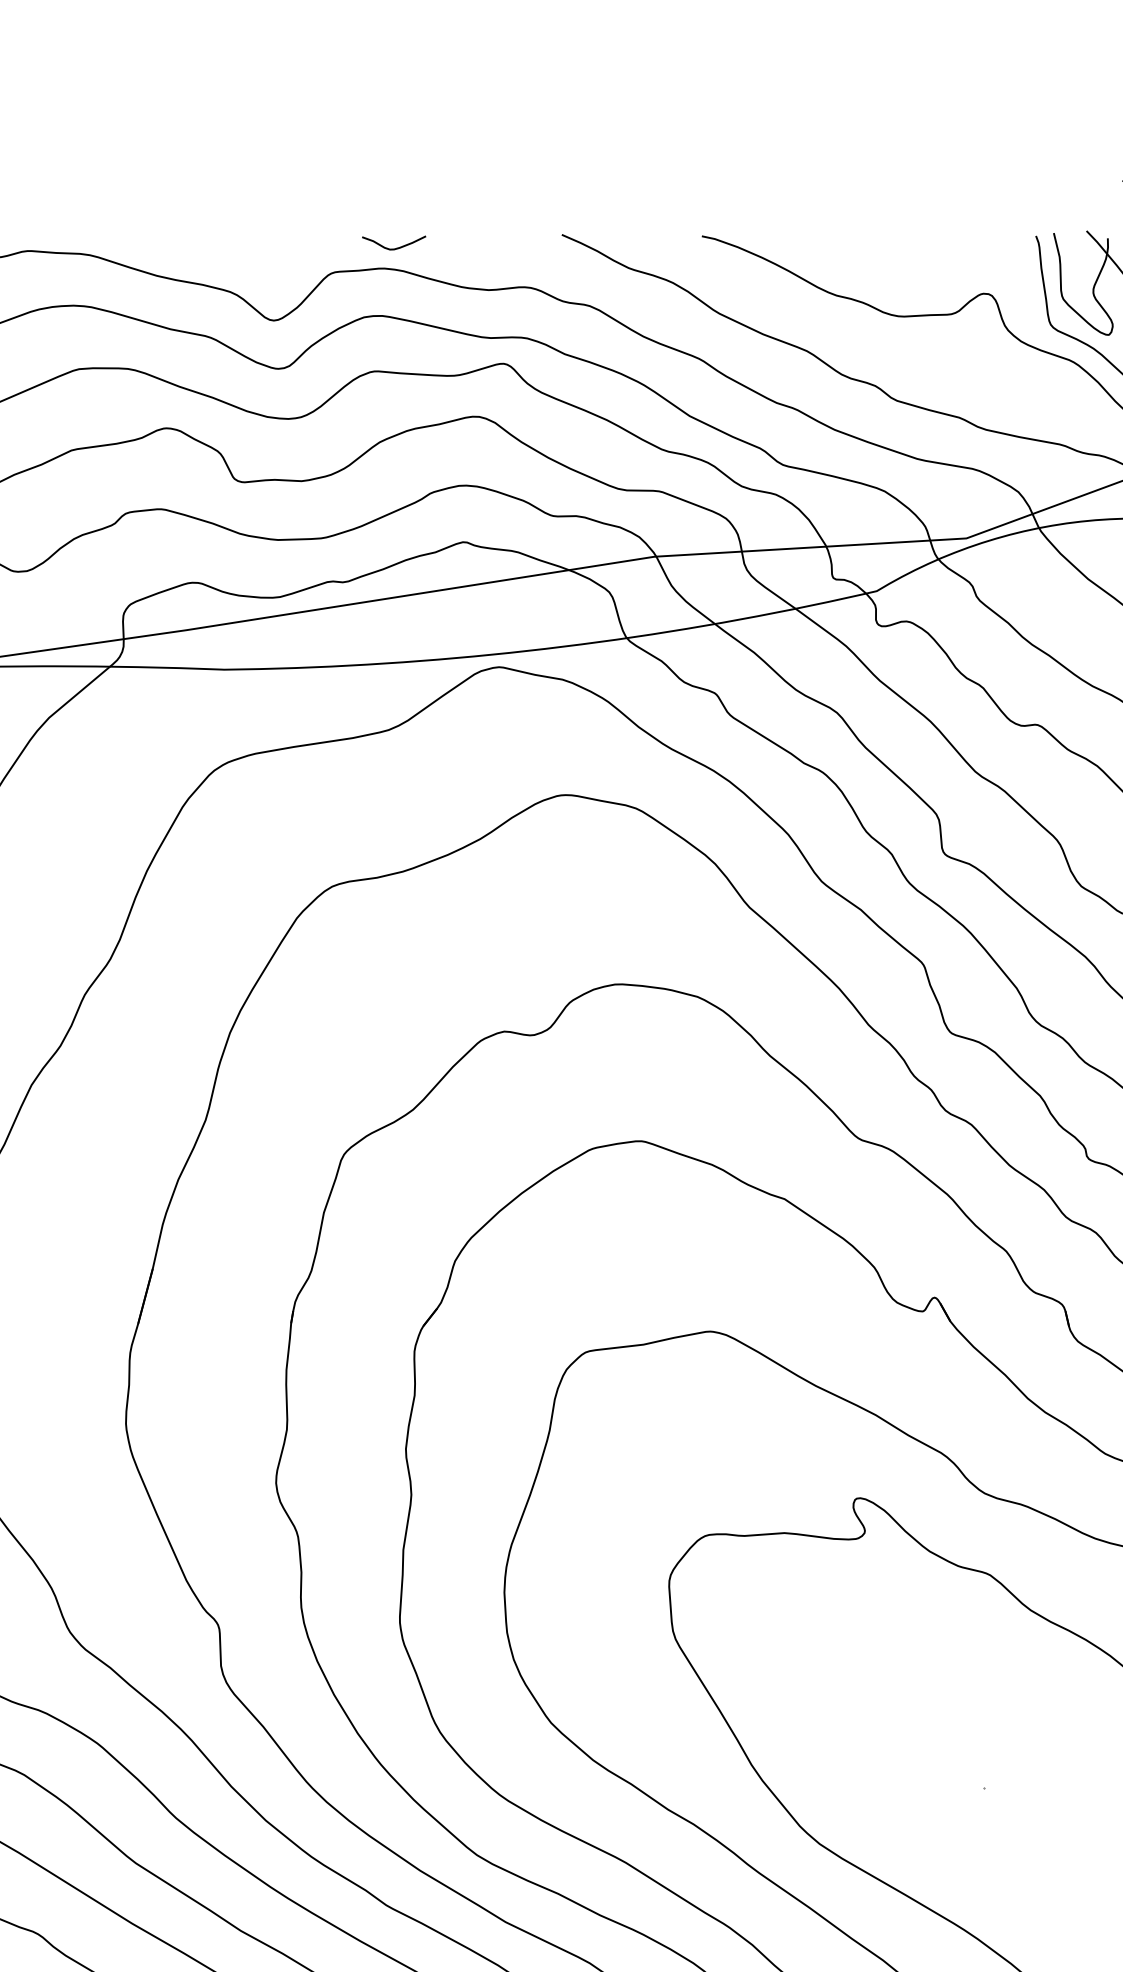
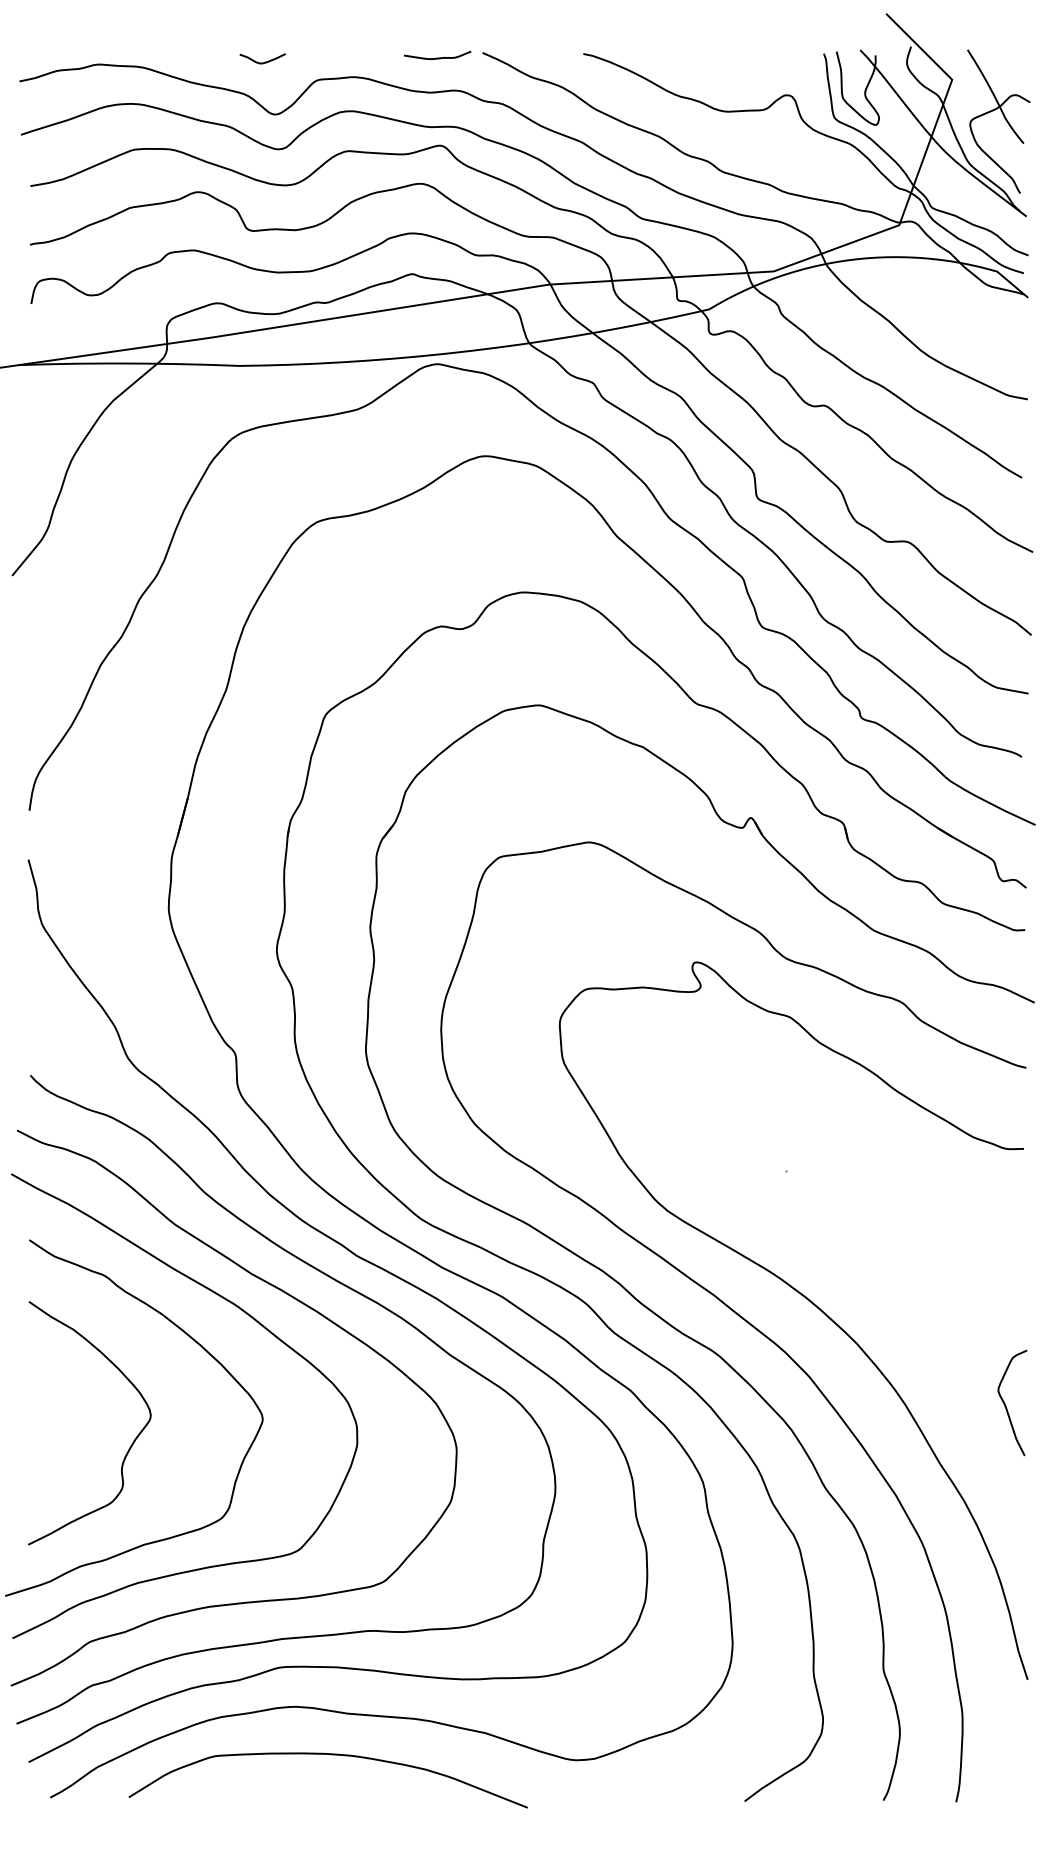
curve: (499, 241) -> (437, 57), added
curve: (393, 248) -> (262, 62), moved

